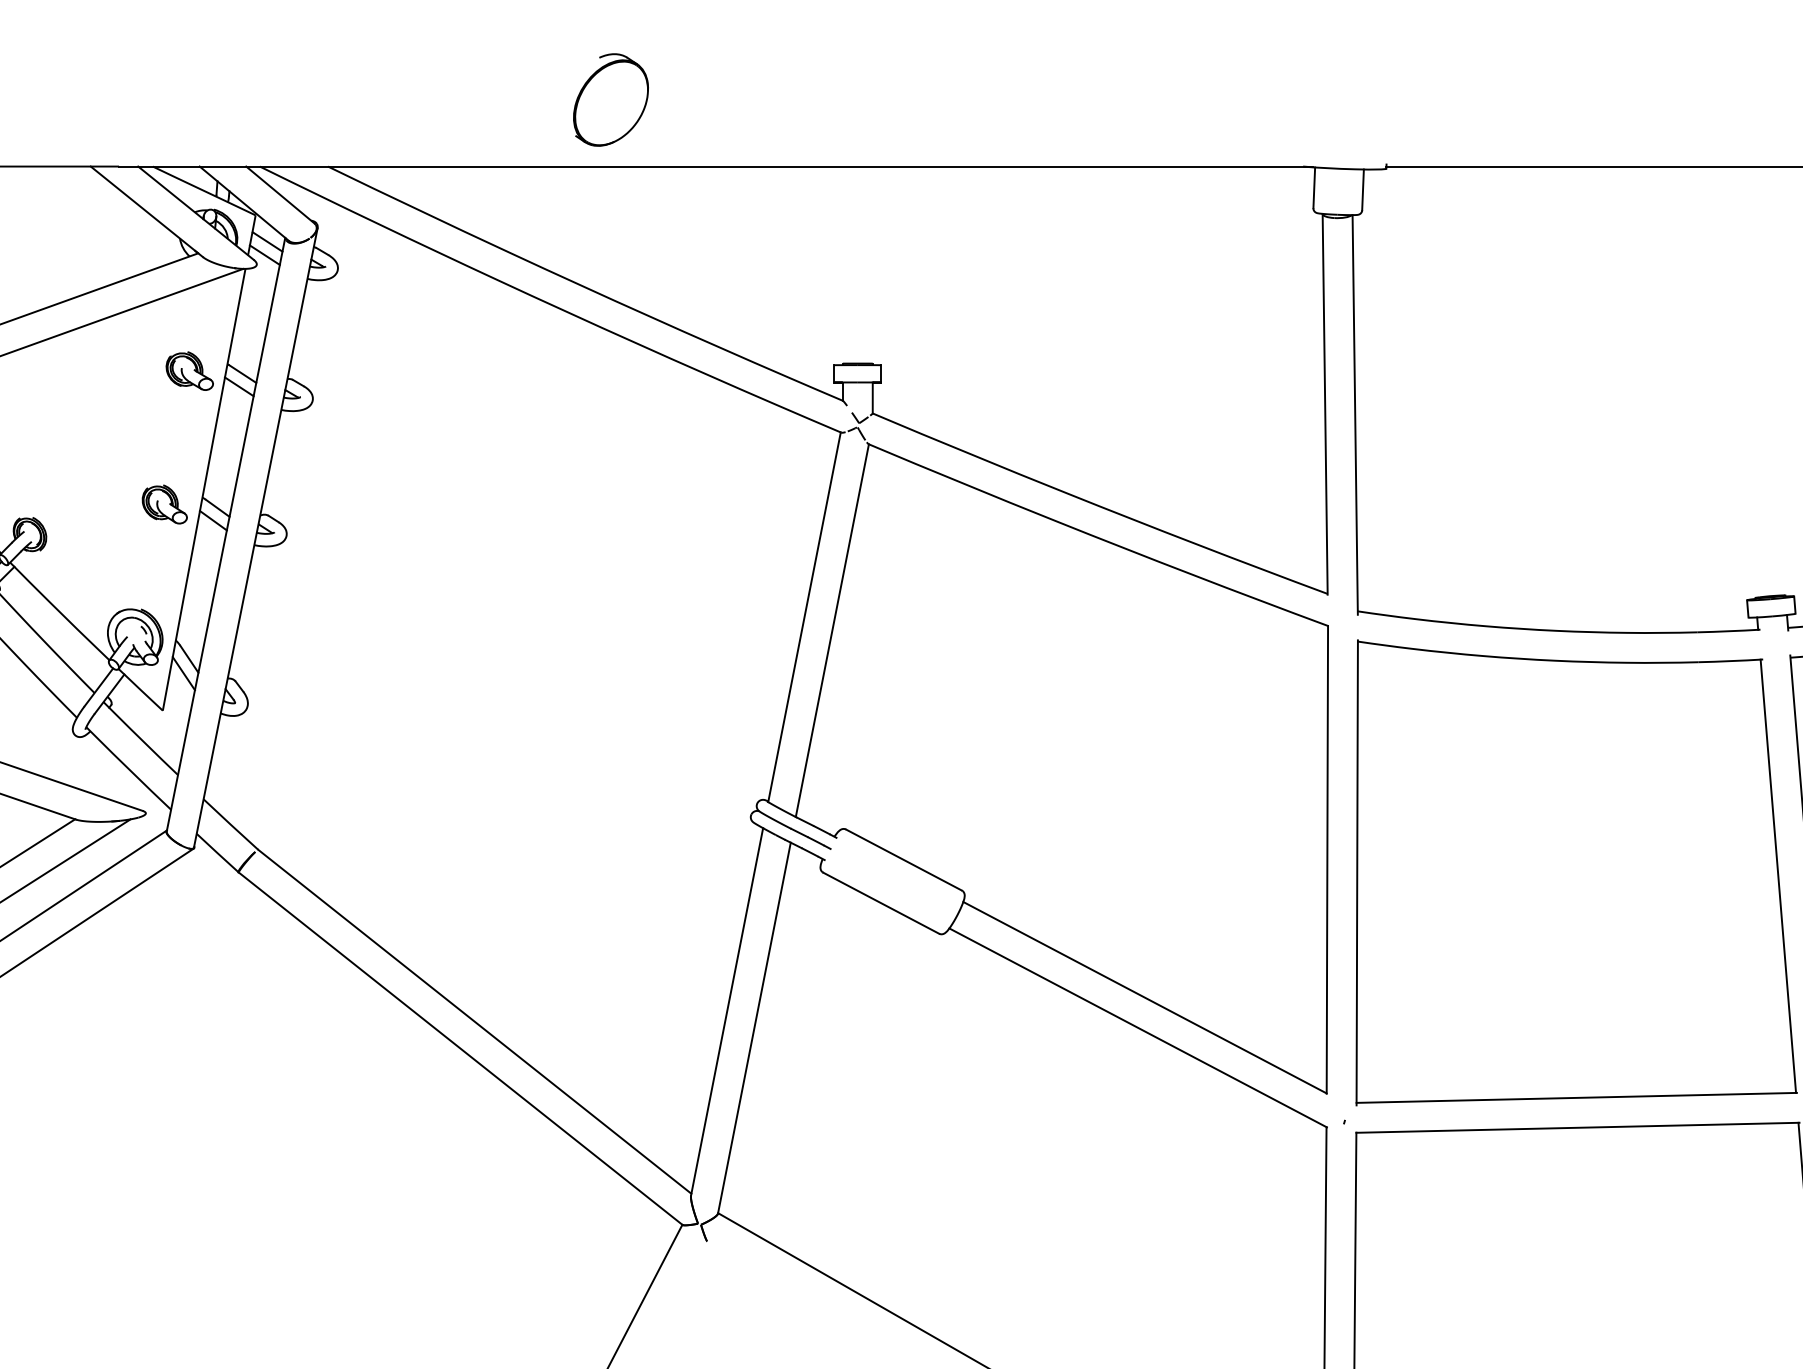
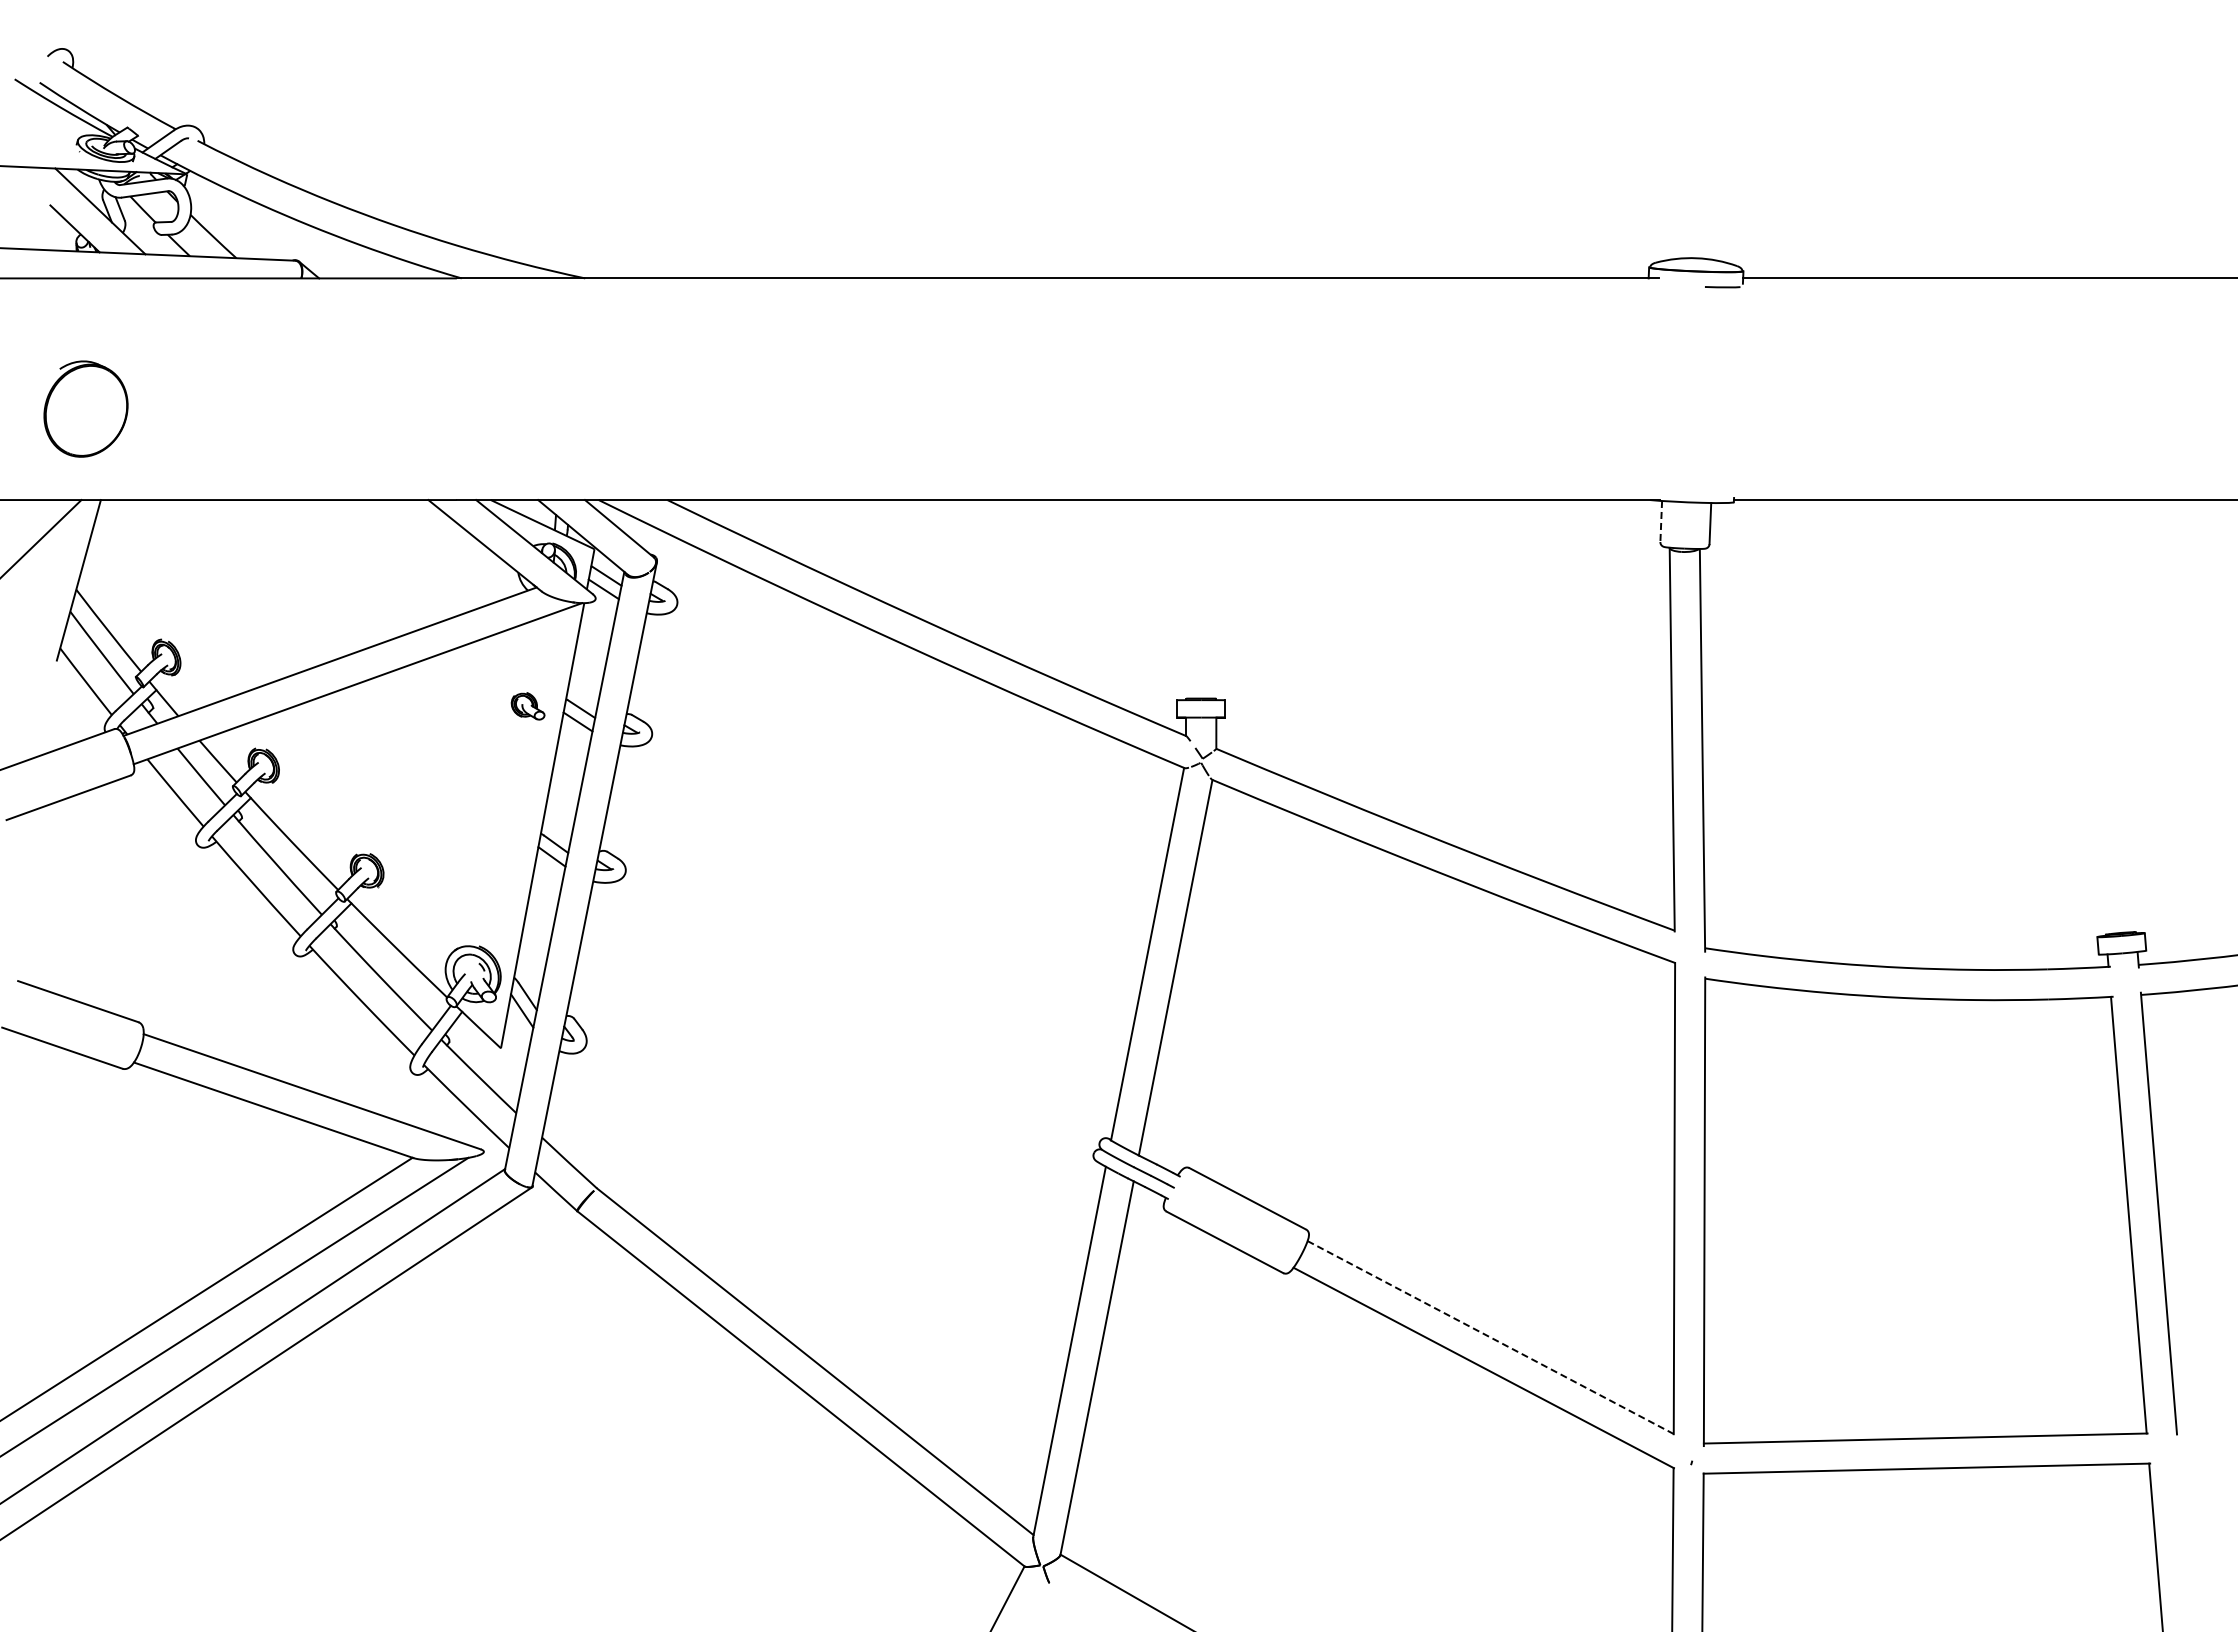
part: (610, 99) -> (952, 432), removed
line: (1314, 187) -> (1661, 521), solid -> dashed
part: (189, 371) -> (527, 706), size x0.7
part: (164, 504) -> (502, 840), removed
line: (1144, 997) -> (1490, 1337), solid -> dashed

